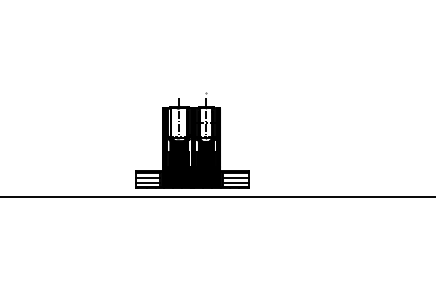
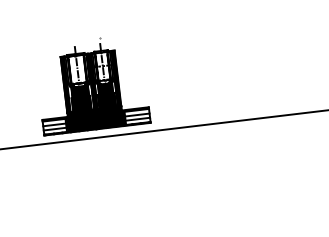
part: (192, 140) -> (92, 84), moved

